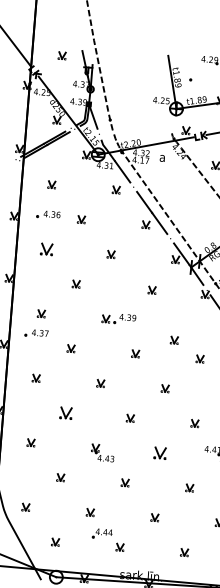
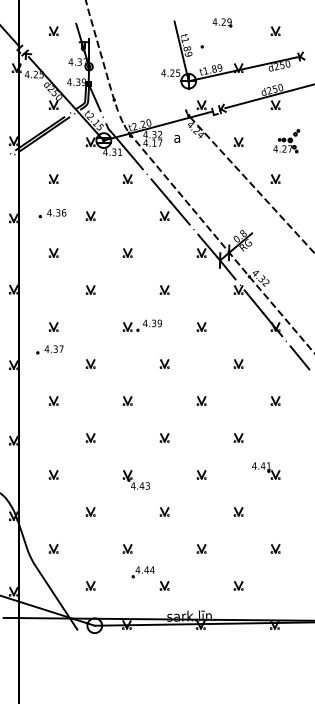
part: (46, 248) -> (53, 252), size x0.62
part: (152, 289) -> (164, 289), moved
part: (174, 339) -> (201, 326), moved
part: (65, 412) -> (90, 437), size x0.62
part: (160, 452) -> (201, 474), size x0.62

